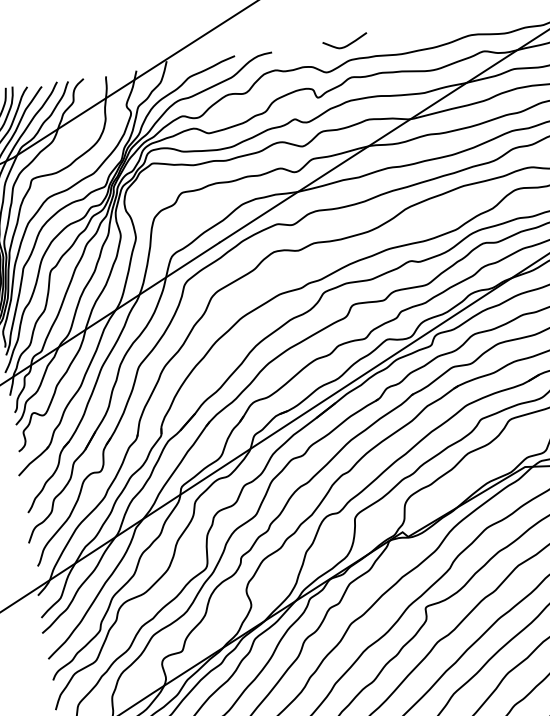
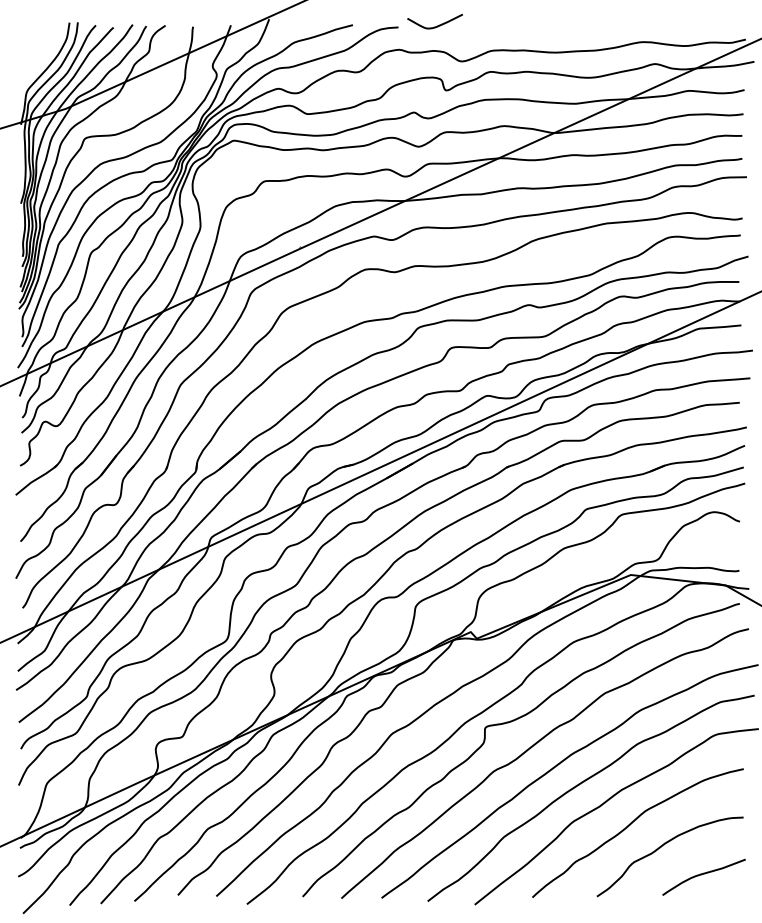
curve: (347, 44) -> (437, 25), moved

